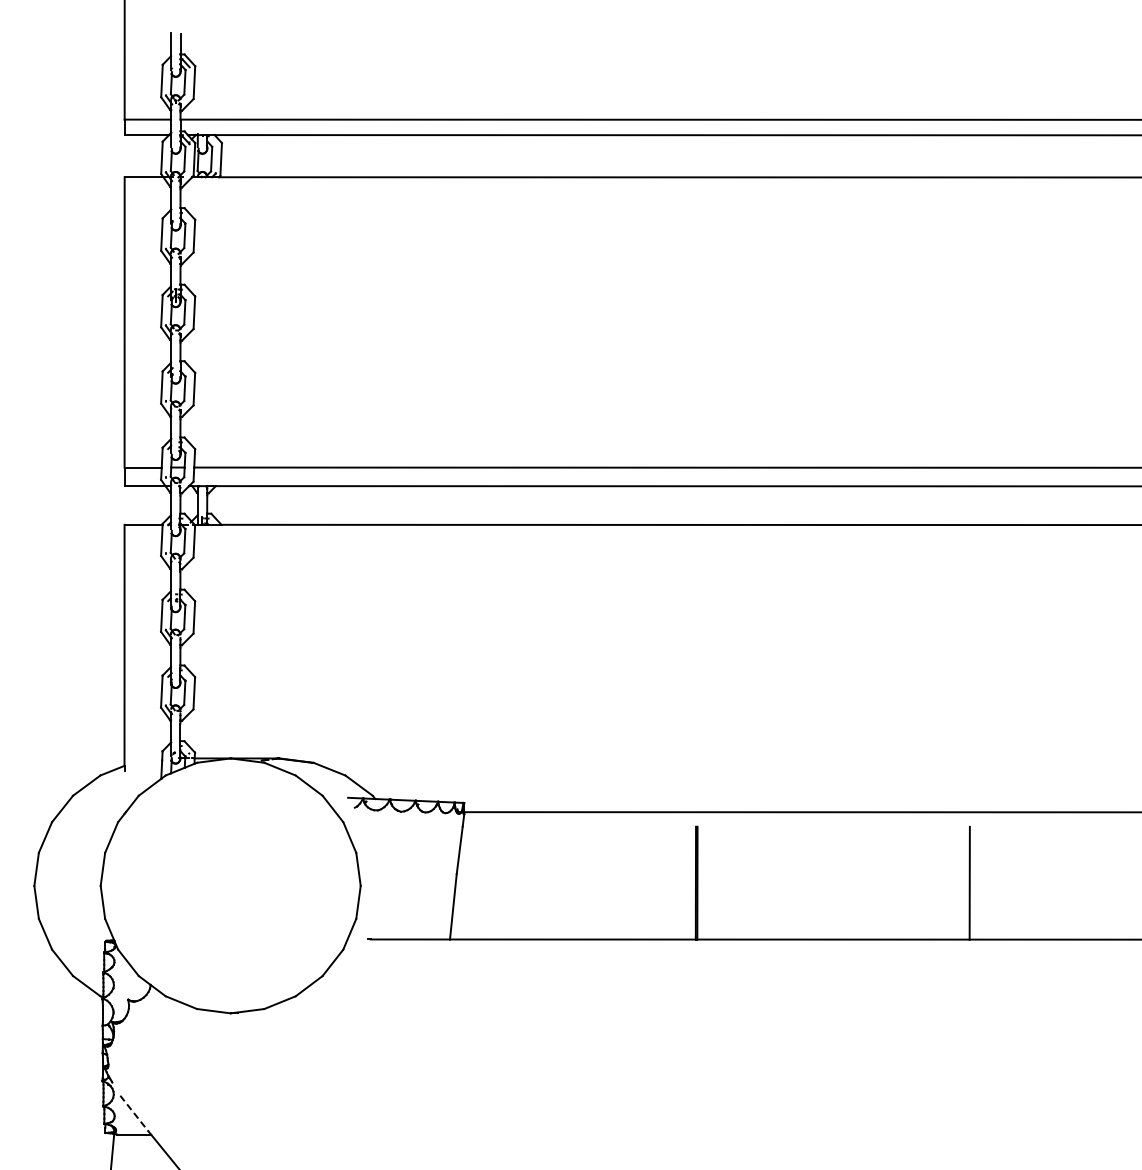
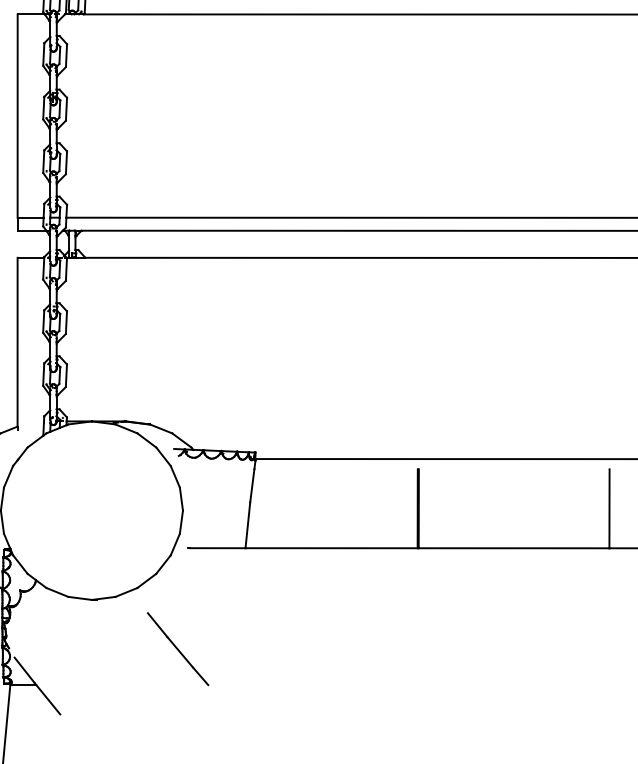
line: (353, 1083) -> (177, 649), added
line: (134, 1113) -> (24, 670), dashed -> solid

